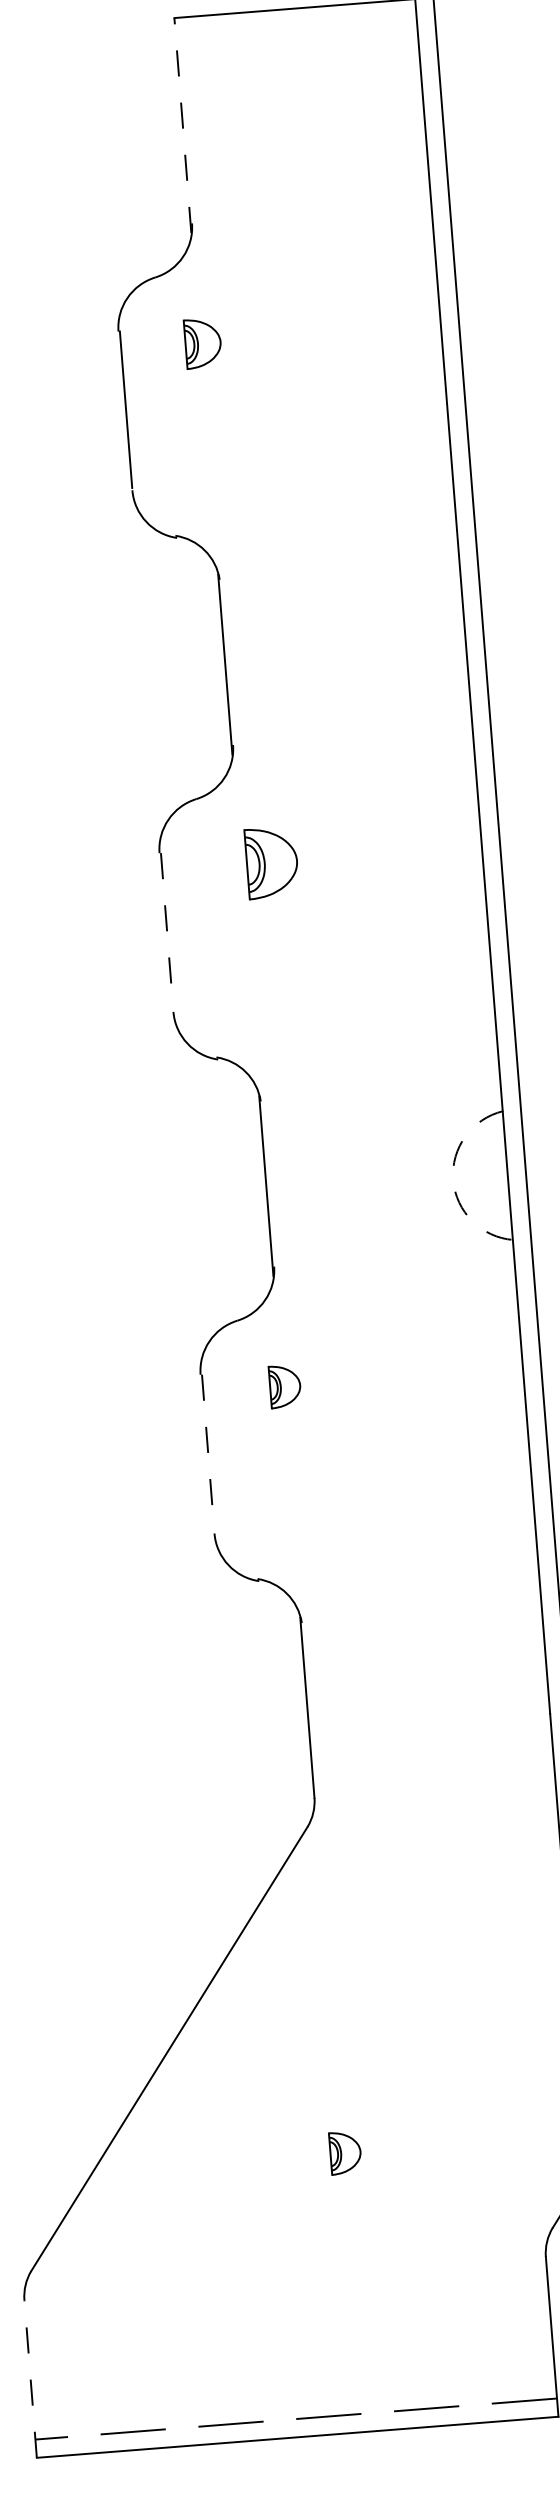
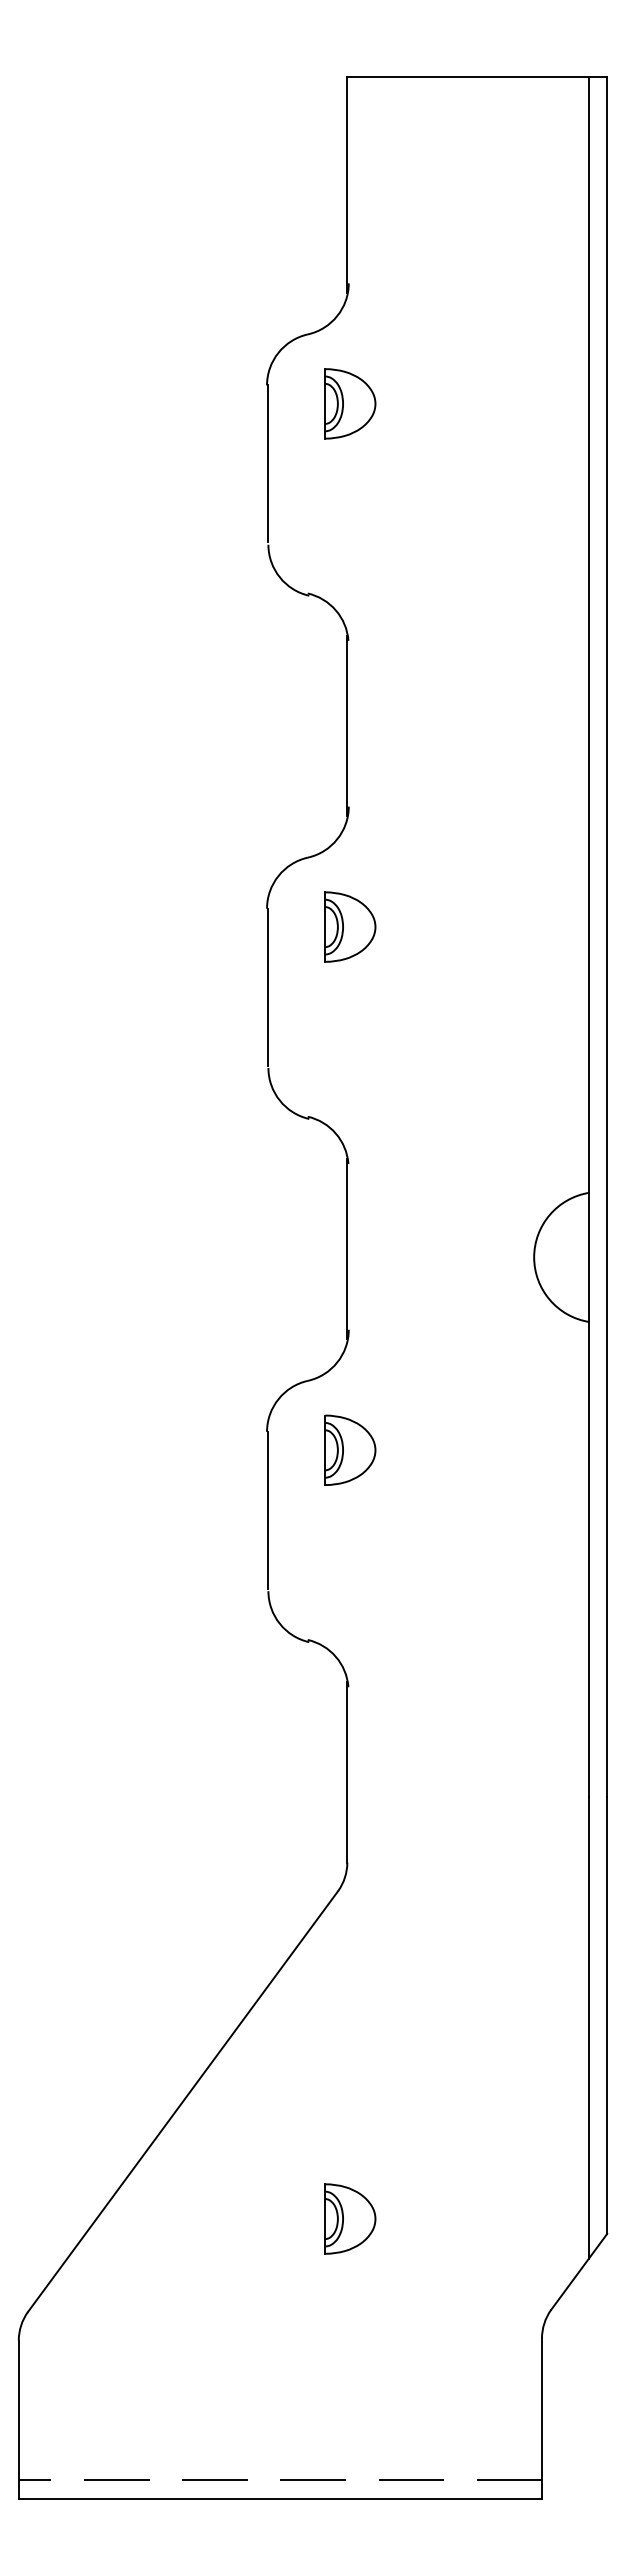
line: (183, 125) -> (347, 185), dashed -> solid
part: (203, 343) -> (350, 403), size x1.43
part: (272, 862) -> (350, 926), moved
line: (167, 931) -> (268, 987), dashed -> solid
arc: (453, 1179) -> (534, 1257), dashed -> solid
part: (285, 1385) -> (350, 1449), size x1.67
line: (208, 1453) -> (268, 1510), dashed -> solid
part: (345, 2152) -> (350, 2218), size x1.67
line: (30, 2378) -> (18, 2419), dashed -> solid

